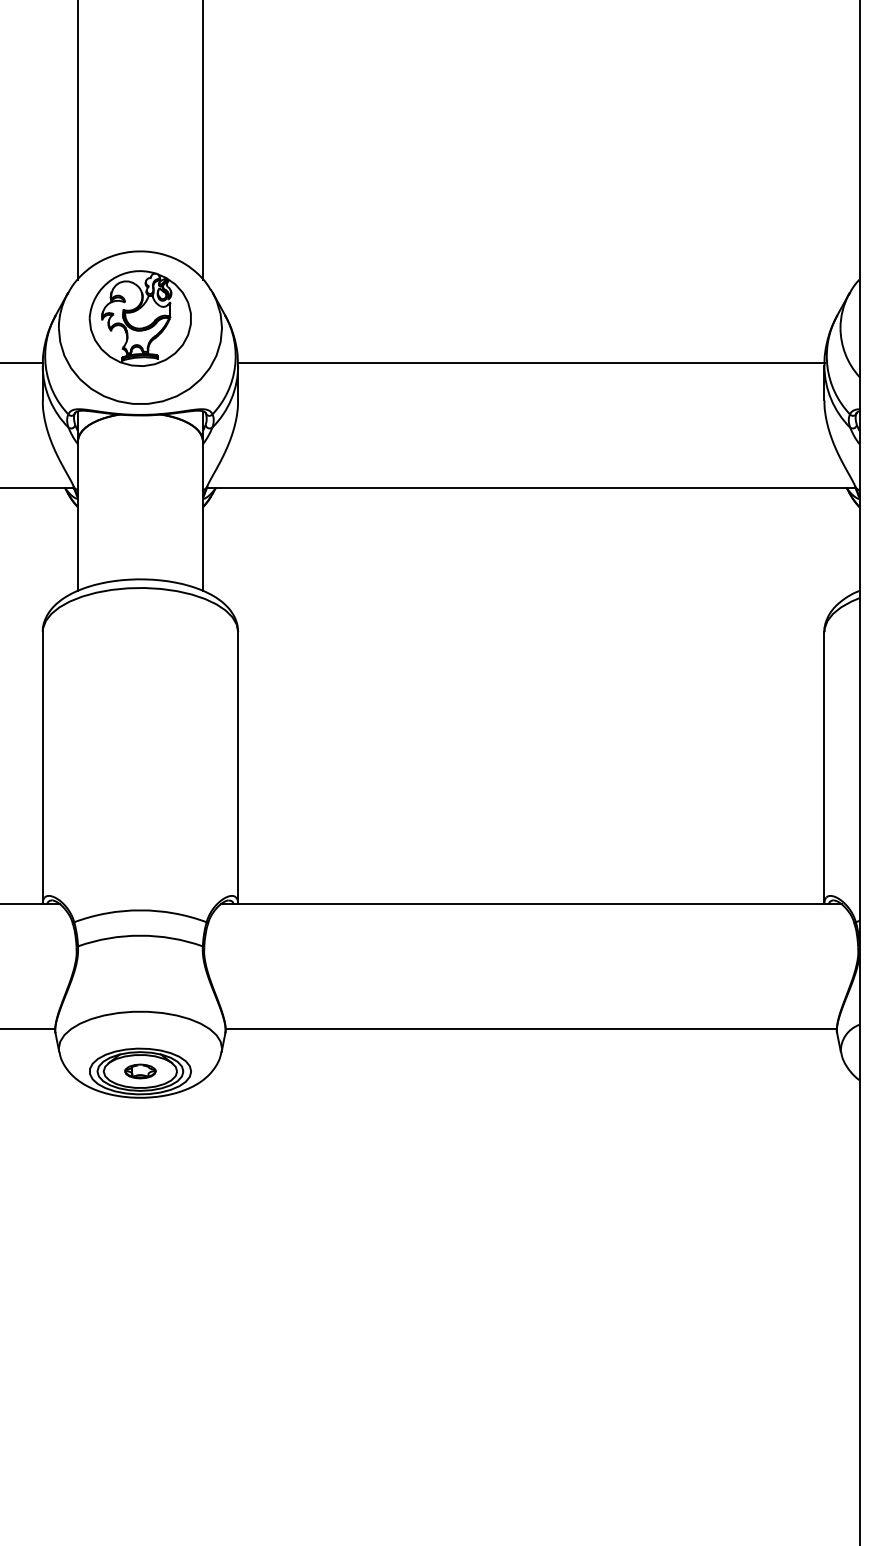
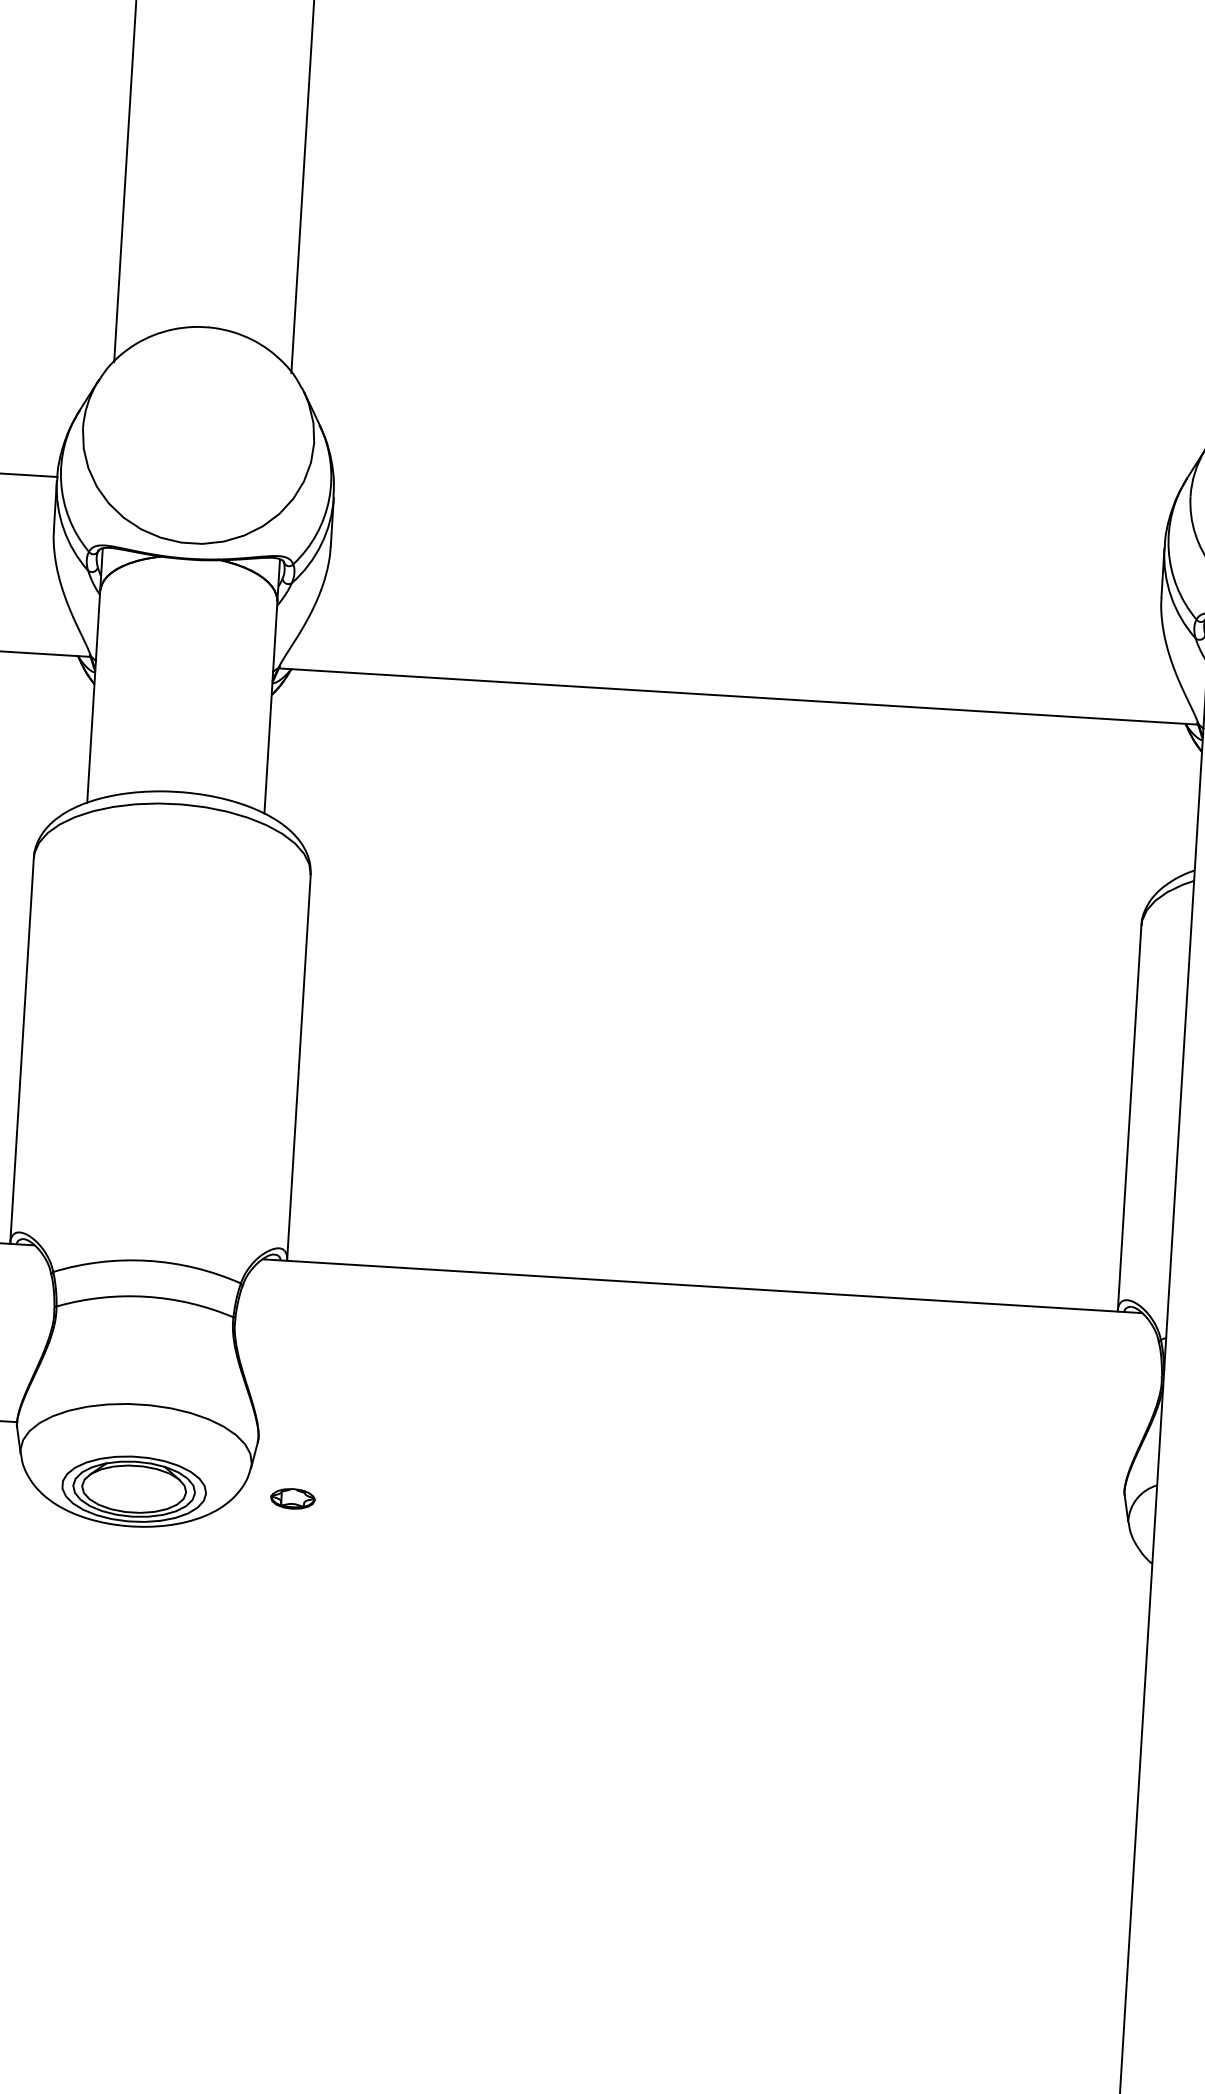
part: (139, 318) -> (198, 422), removed
line: (530, 363) -> (748, 519), removed
line: (531, 1029) -> (691, 1463), removed
part: (140, 1071) -> (292, 1498), moved

